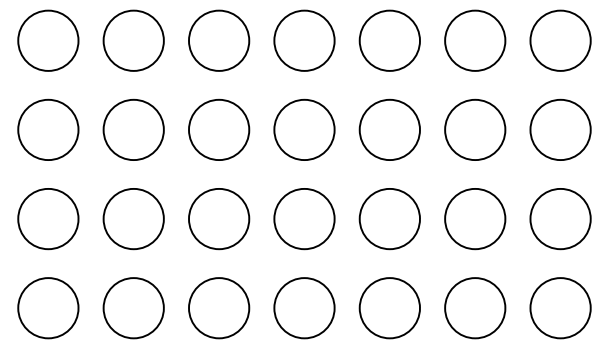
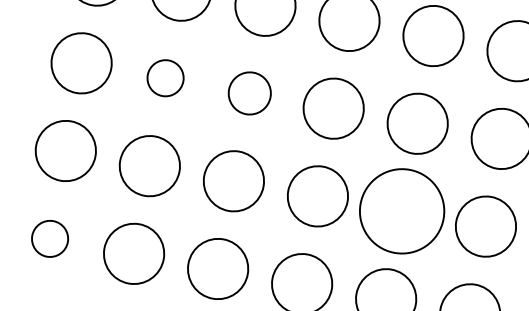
part: (133, 129) -> (165, 77), size x0.6
part: (219, 129) -> (250, 93), size x0.7
part: (389, 219) -> (401, 211), size x1.4
part: (48, 308) -> (50, 239), size x0.6

